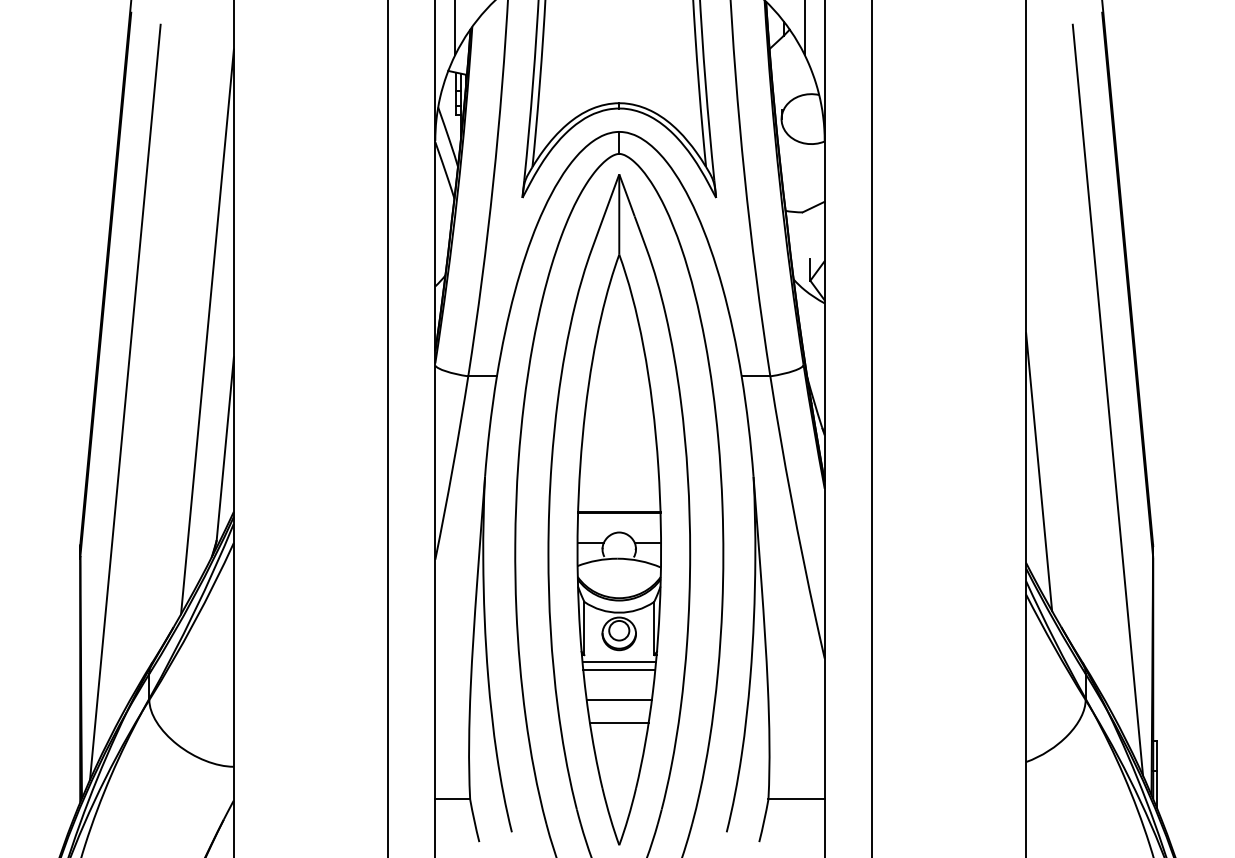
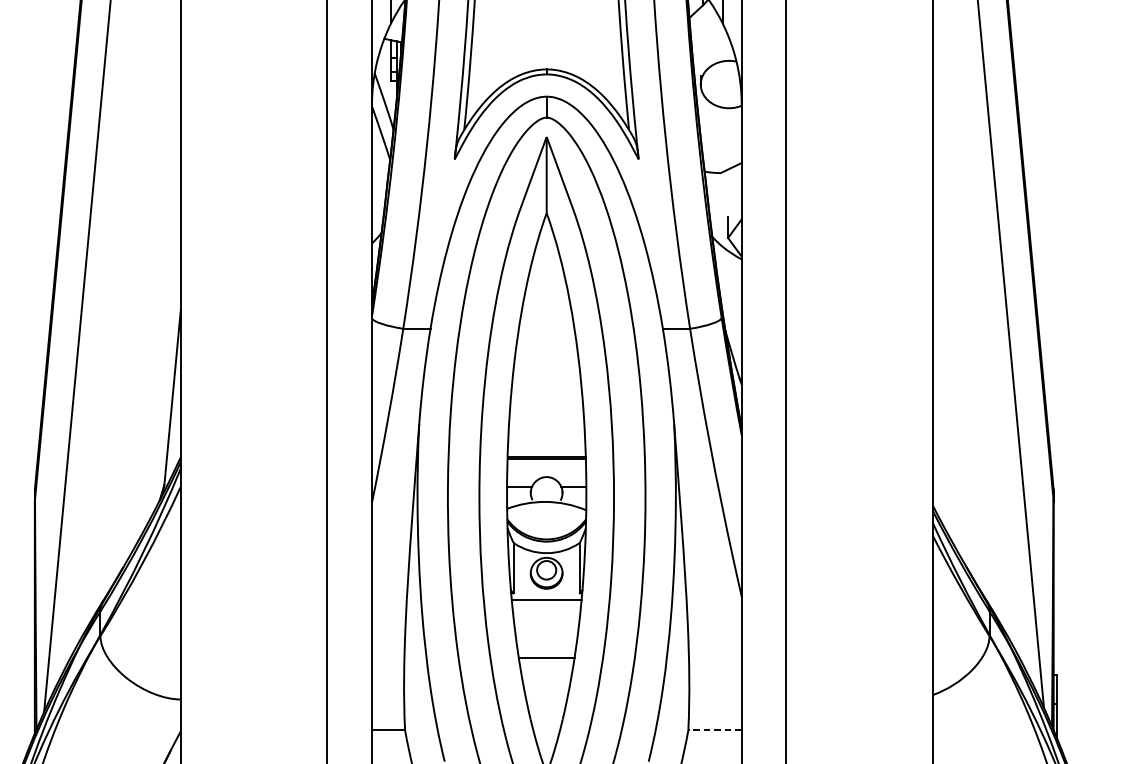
line: (207, 331) -> (155, 286), removed
line: (1039, 472) -> (945, 420), removed
line: (619, 669) -> (546, 607), removed
line: (618, 699) -> (545, 635), removed
line: (796, 799) -> (714, 730), solid -> dashed

